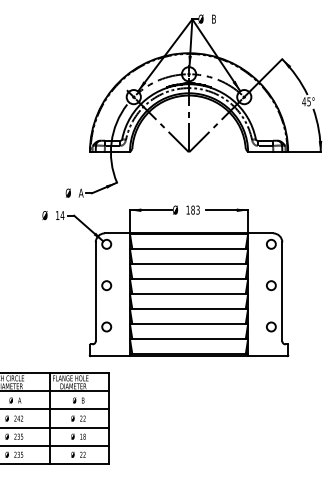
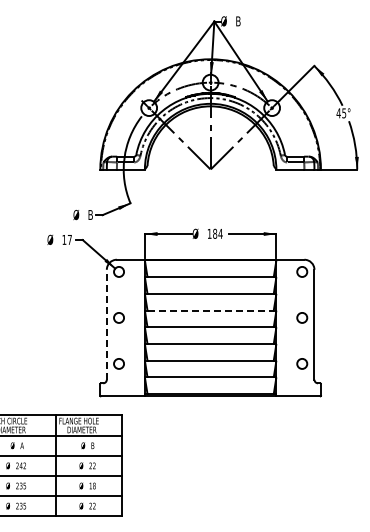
text: (81, 192) -> (90, 214), A -> B
text: (197, 209) -> (220, 233), 183 -> 184
text: (62, 215) -> (69, 239), 14 -> 17
line: (189, 278) -> (211, 310), solid -> dashed
line: (95, 291) -> (106, 324), solid -> dashed

